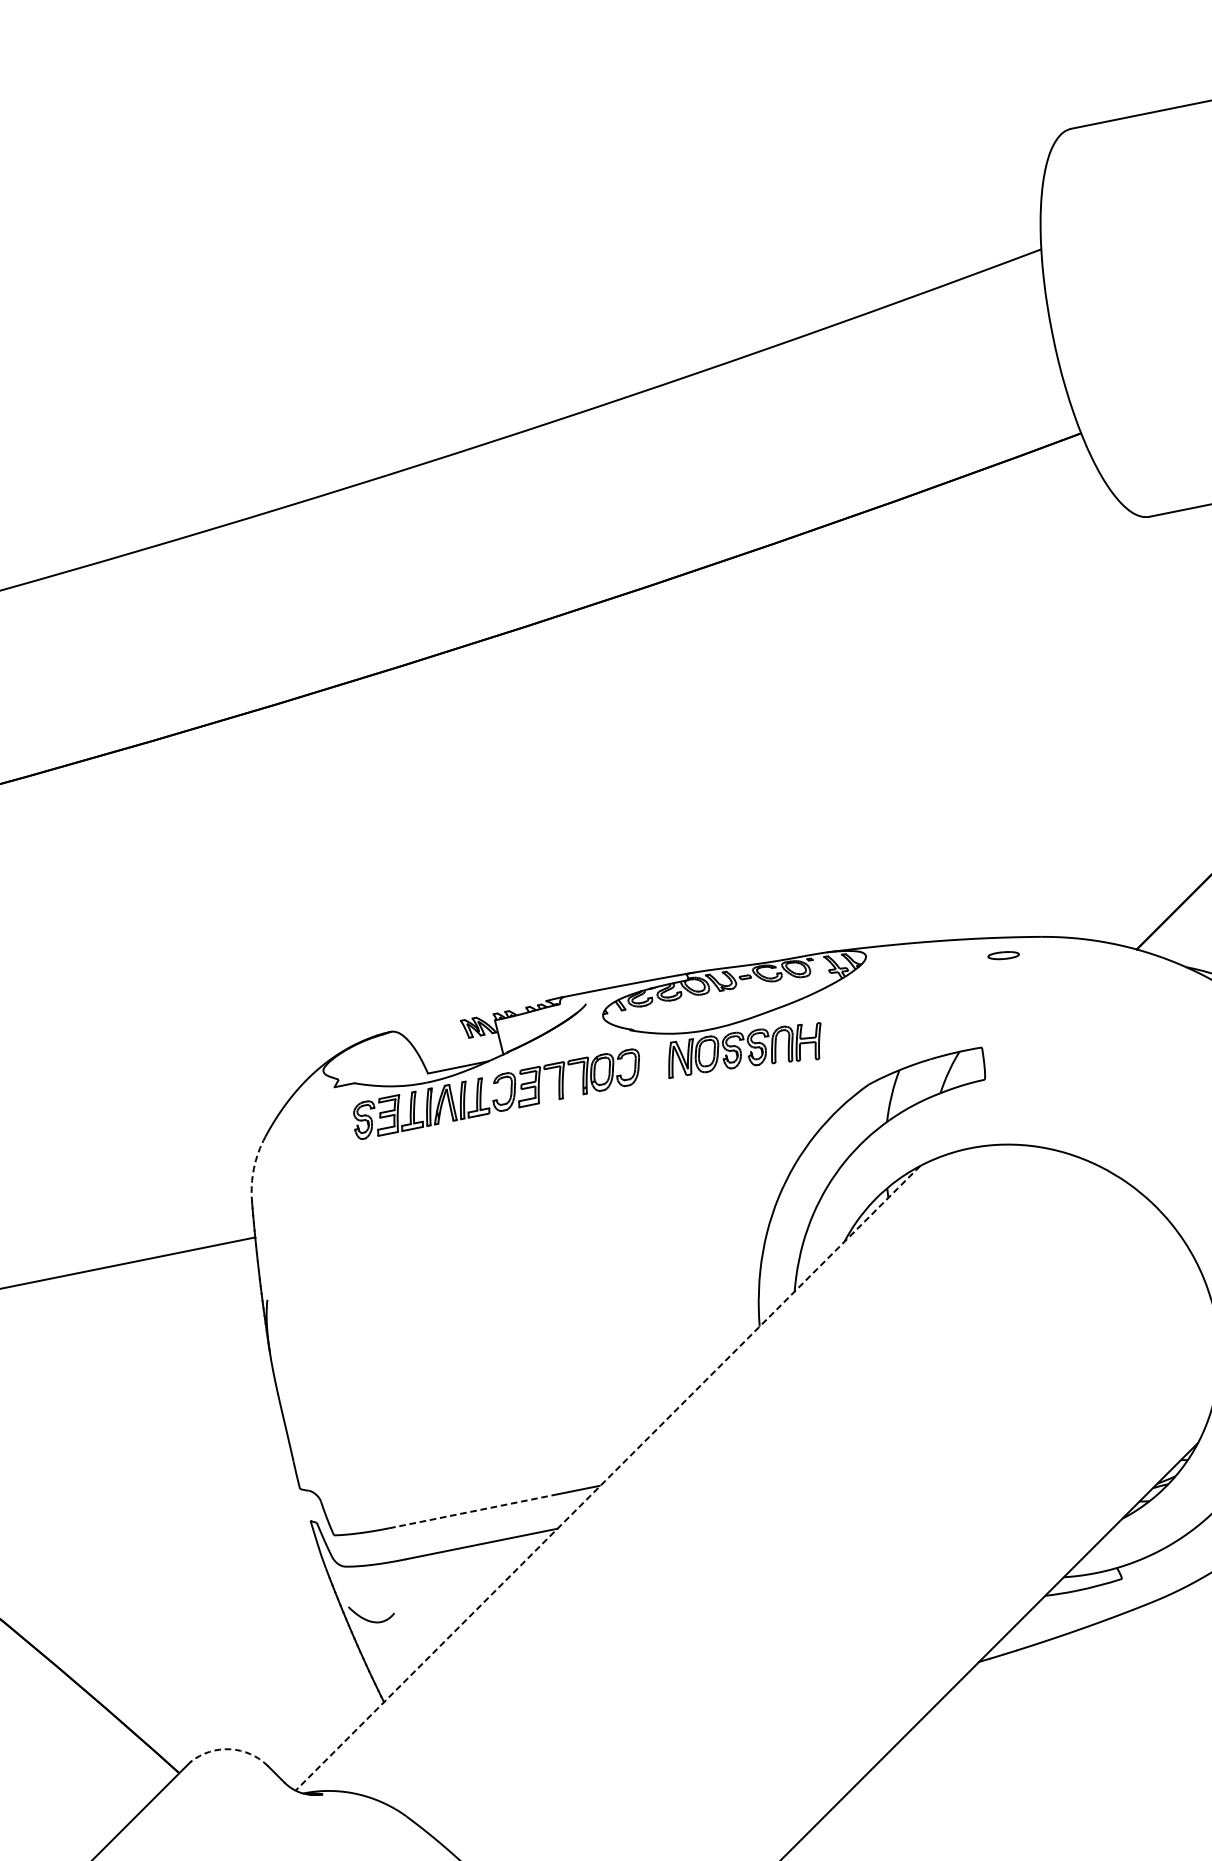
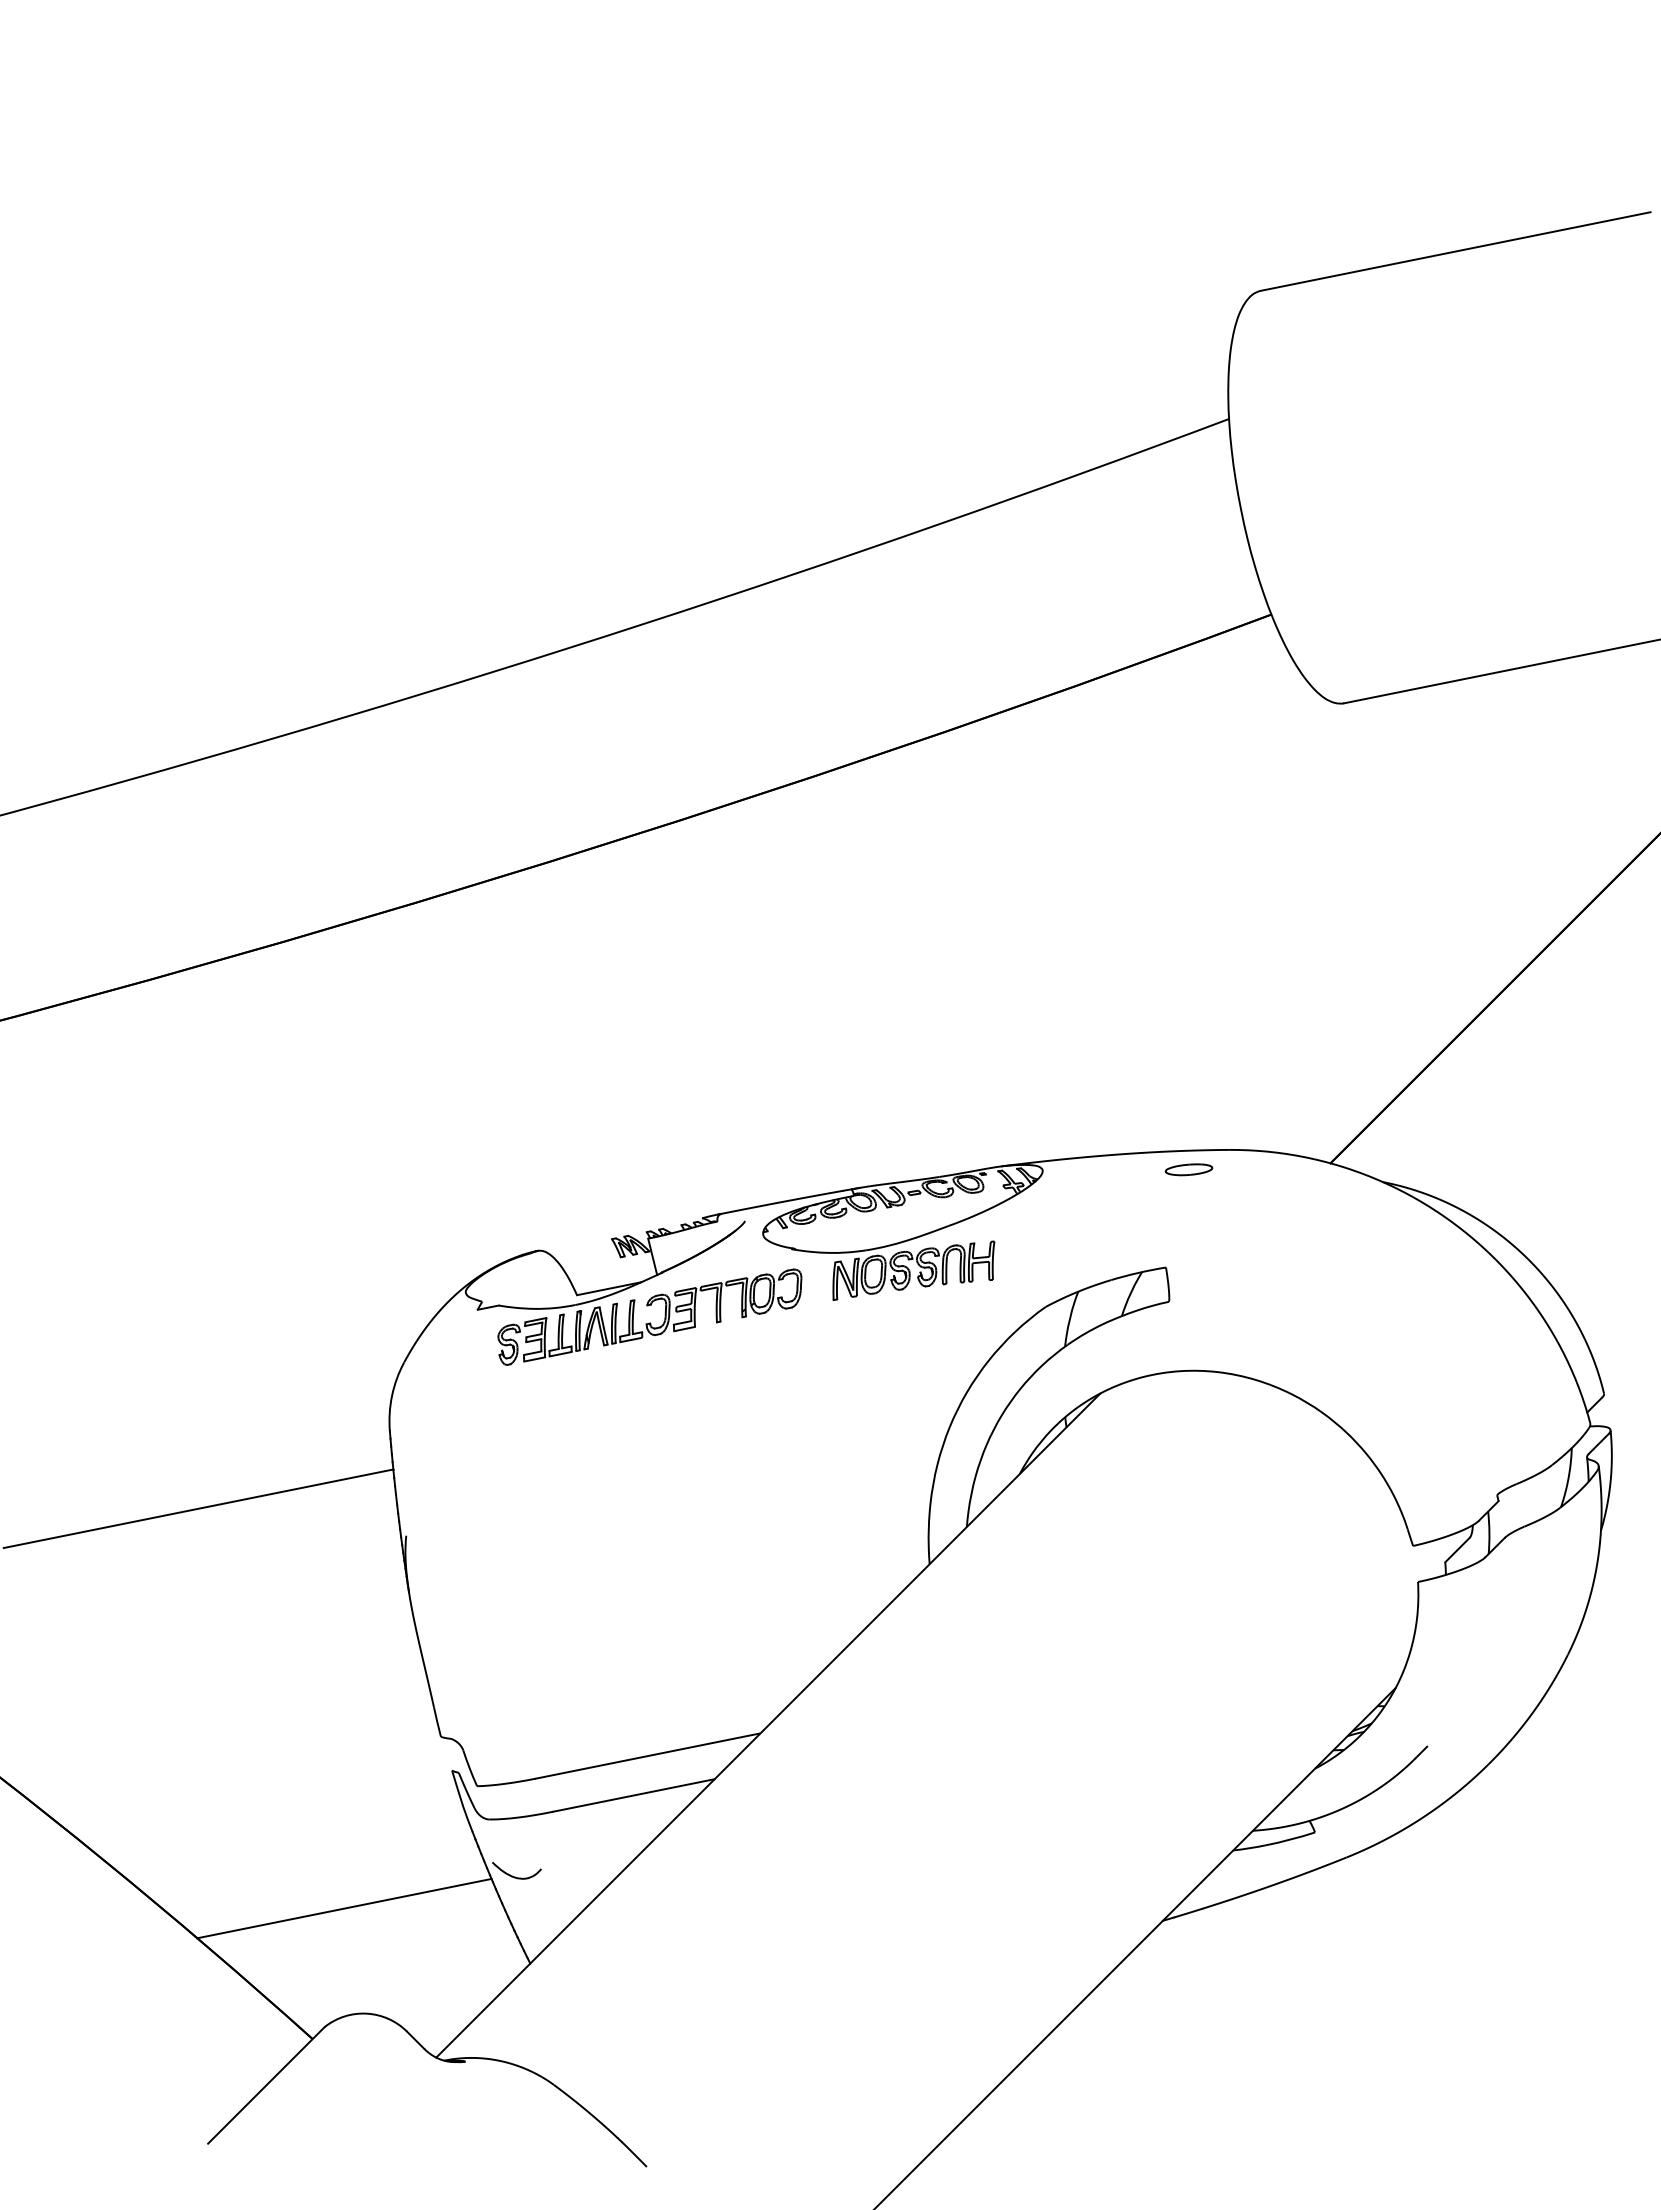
part: (1003, 955) -> (1188, 1169), size x1.43
arc: (254, 1167) -> (392, 1395), dashed -> solid
line: (608, 1478) -> (768, 1725), dashed -> solid
line: (471, 1511) -> (623, 1760), dashed -> solid
line: (209, 1650) -> (344, 1908), added
arc: (230, 1749) -> (366, 2013), dashed -> solid

